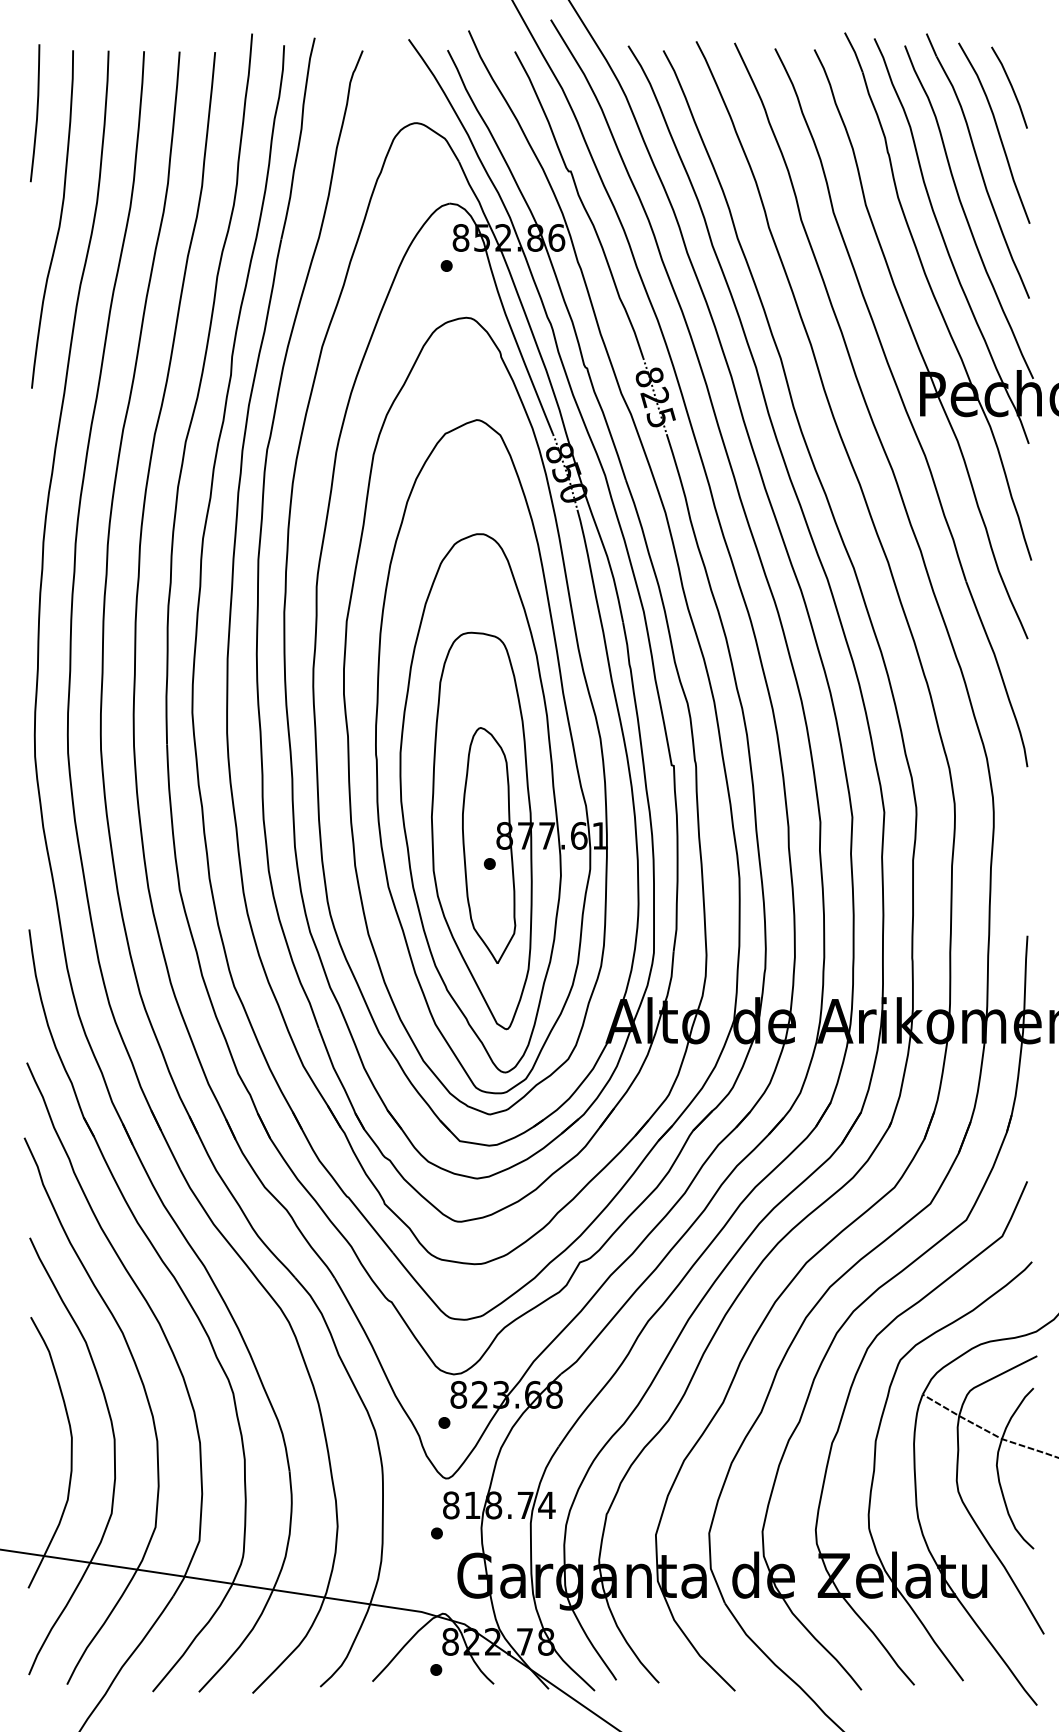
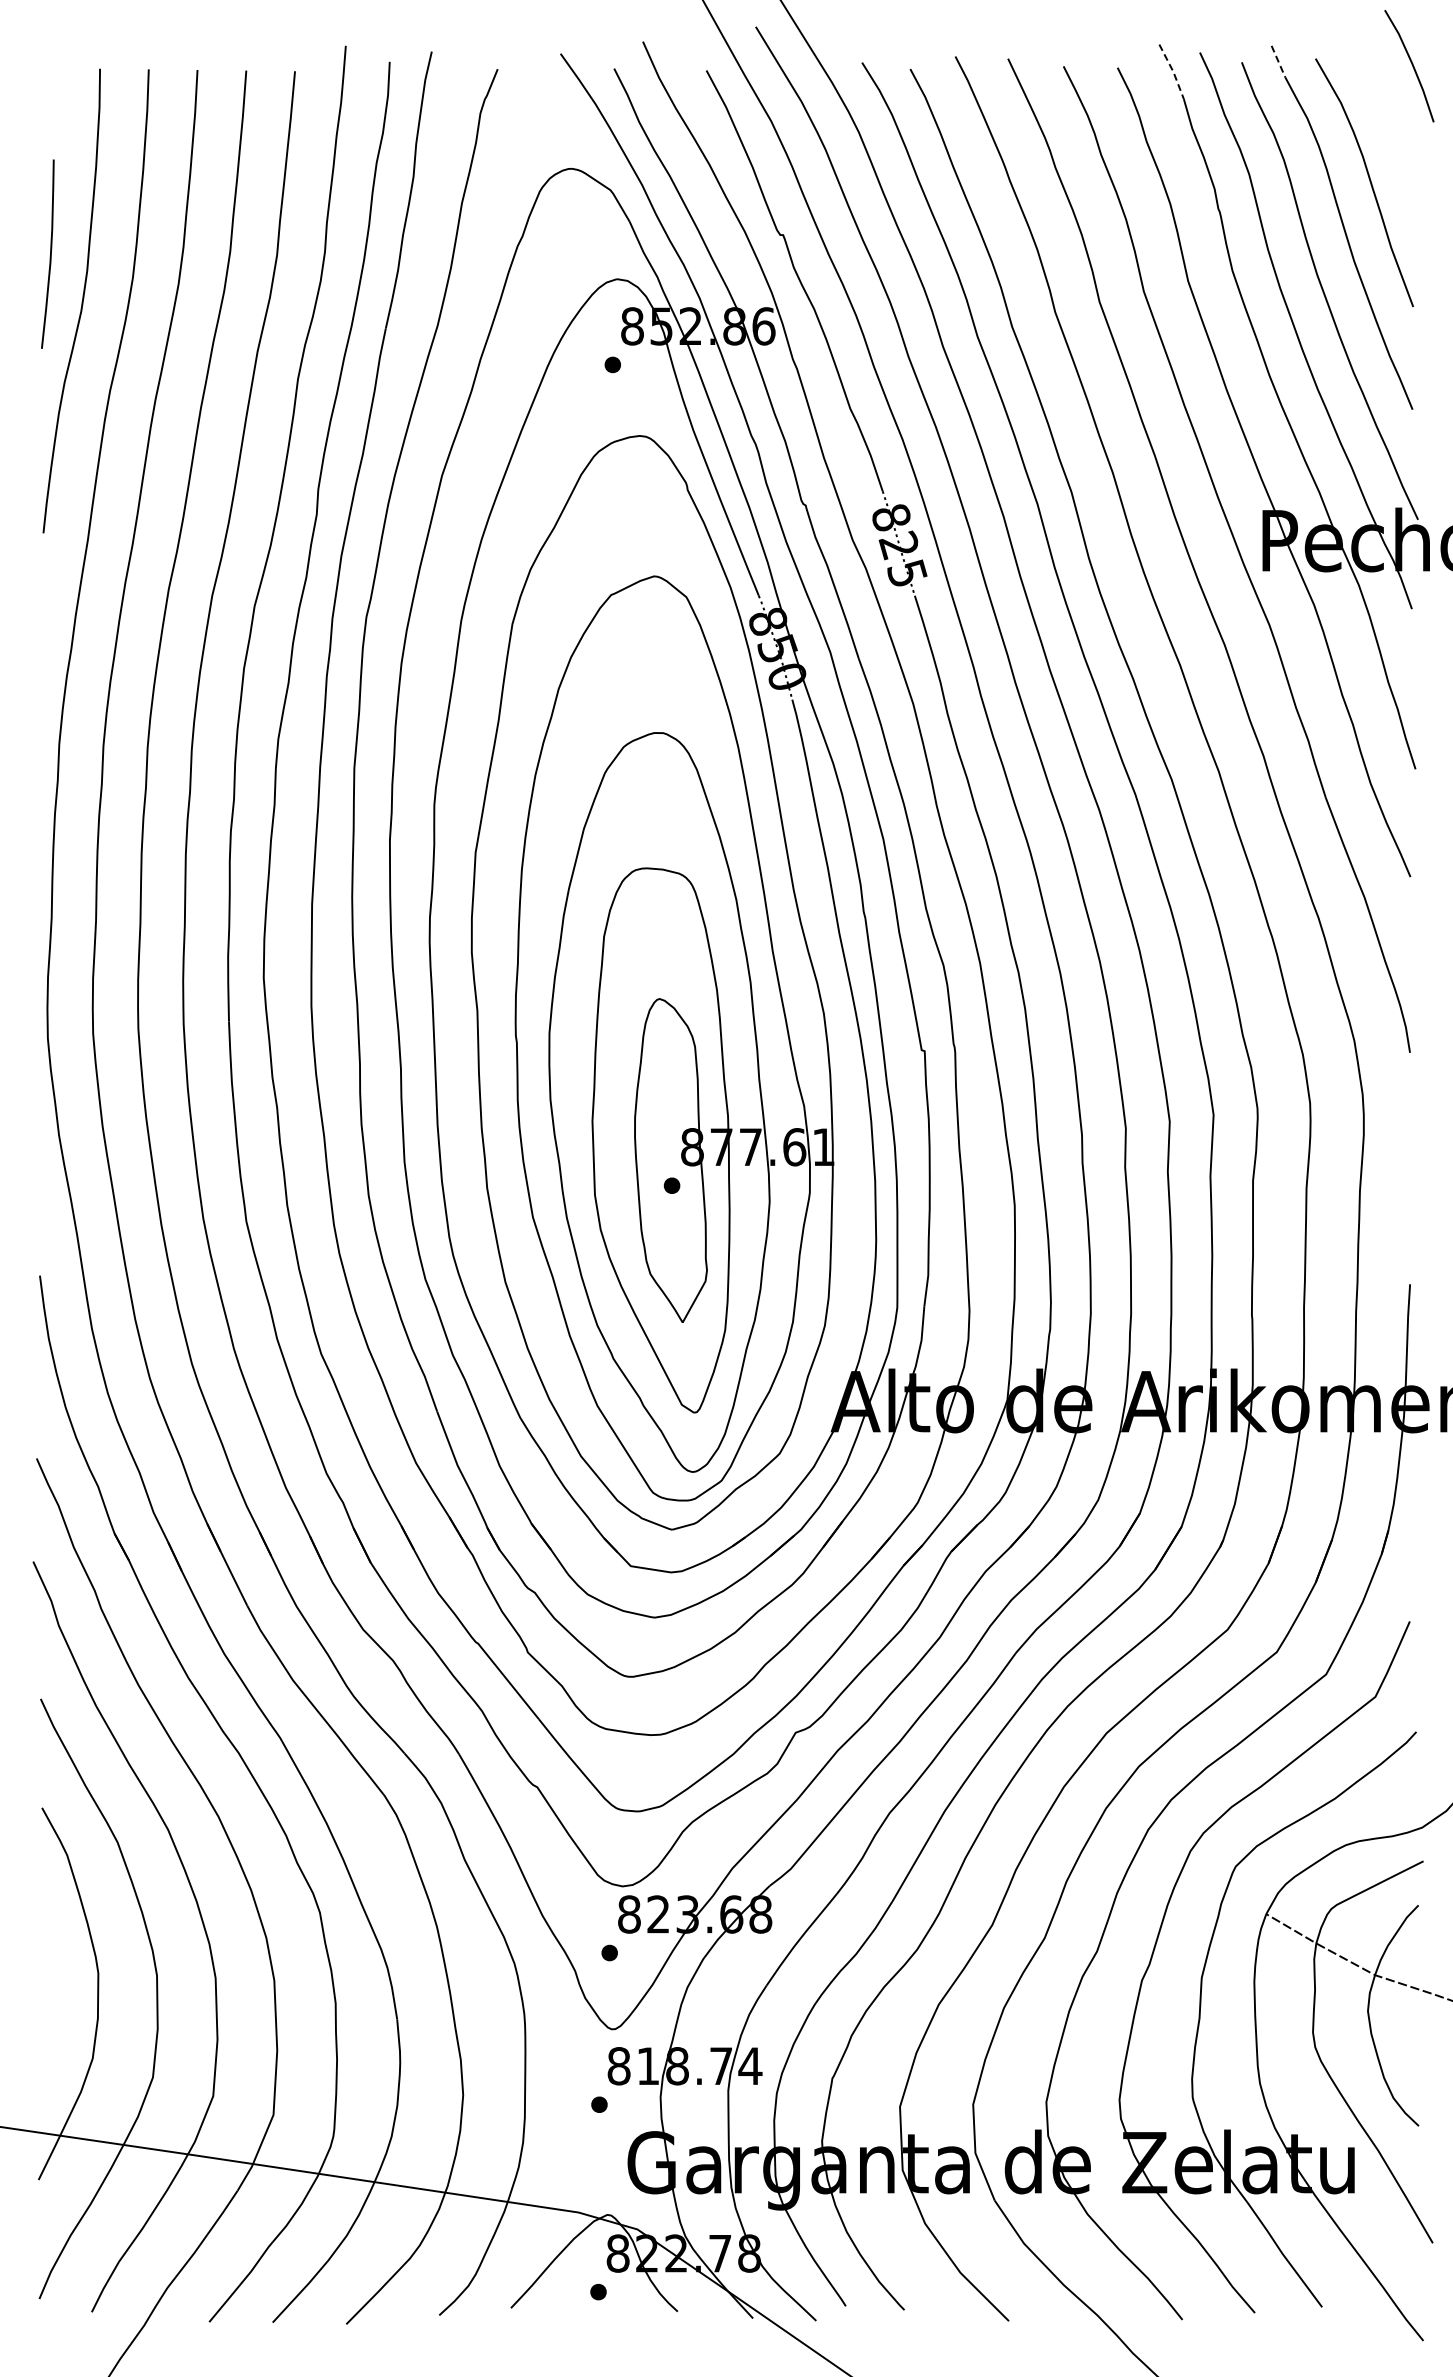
line: (931, 45) -> (1278, 62), solid -> dashed
line: (855, 52) -> (1173, 71), solid -> dashed
line: (1011, 86) -> (1411, 64), moved
curve: (37, 112) -> (50, 253), moved

